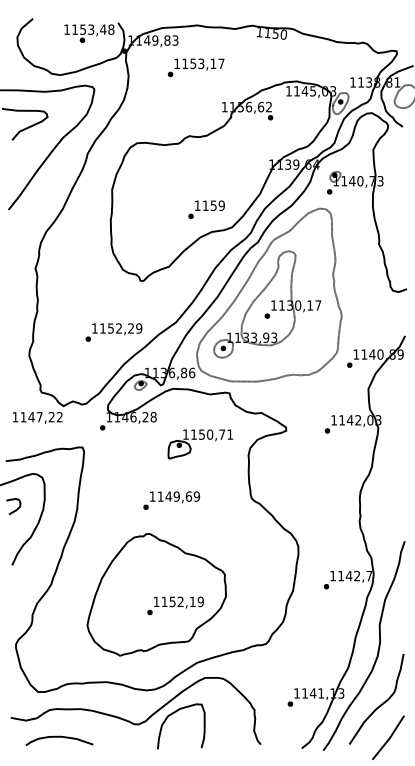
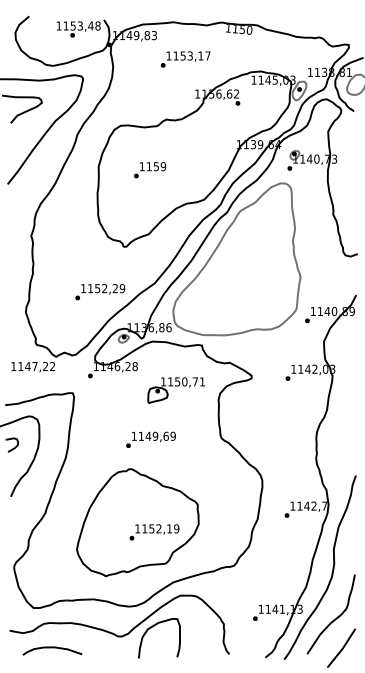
text: (195, 67) -> (185, 59), moved
text: (206, 209) -> (149, 169), moved
part: (267, 304) -> (235, 267), removed

